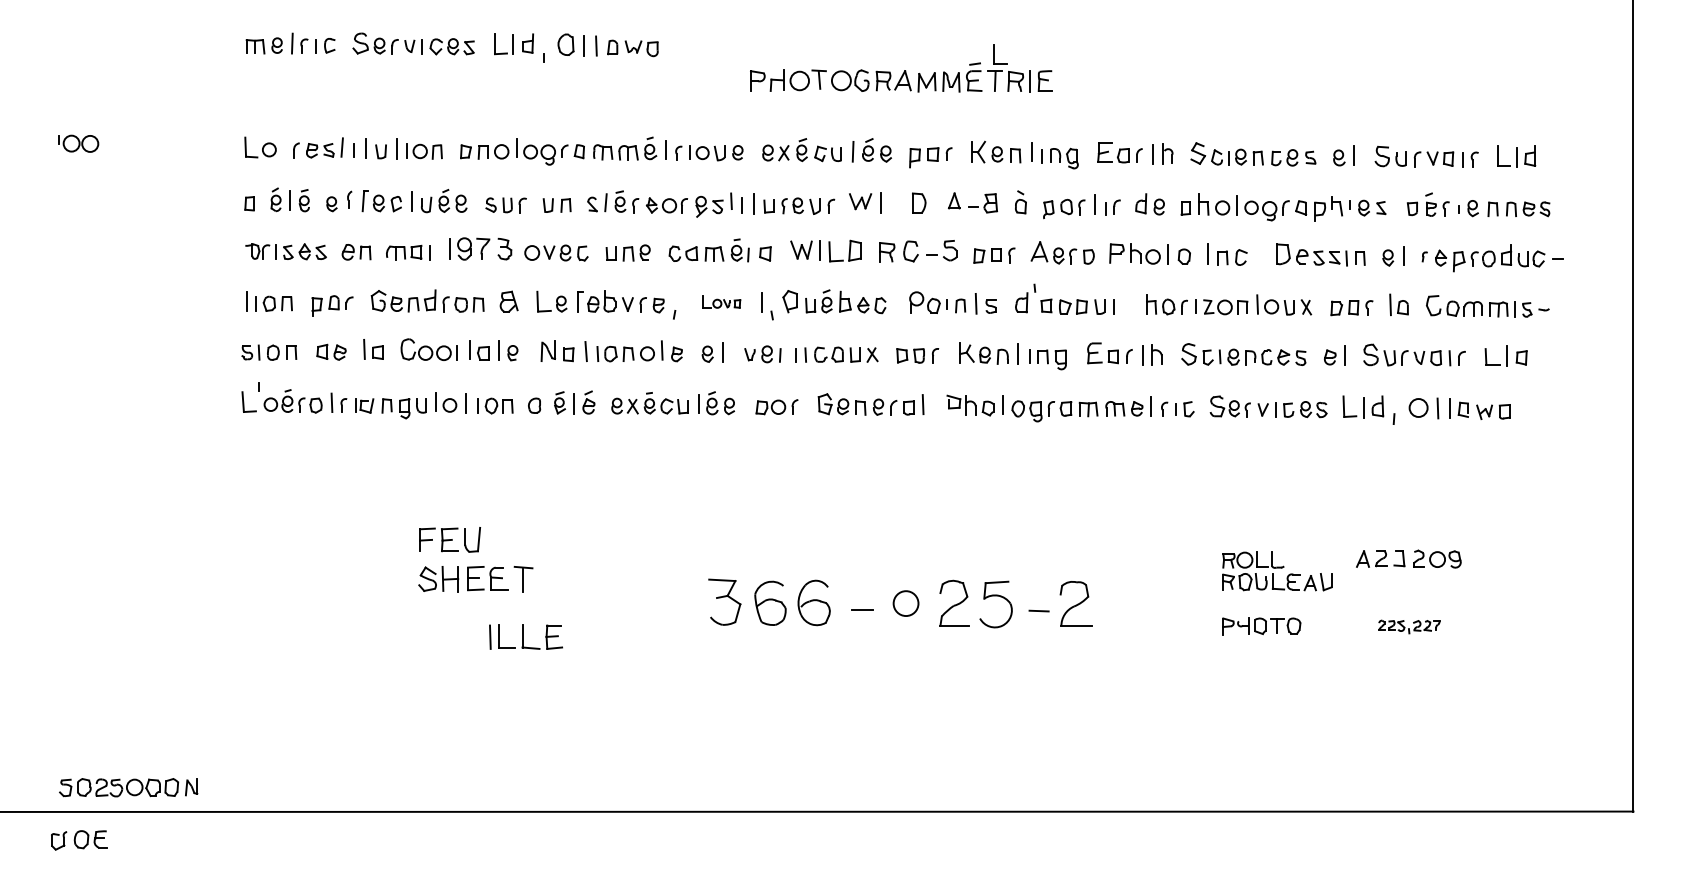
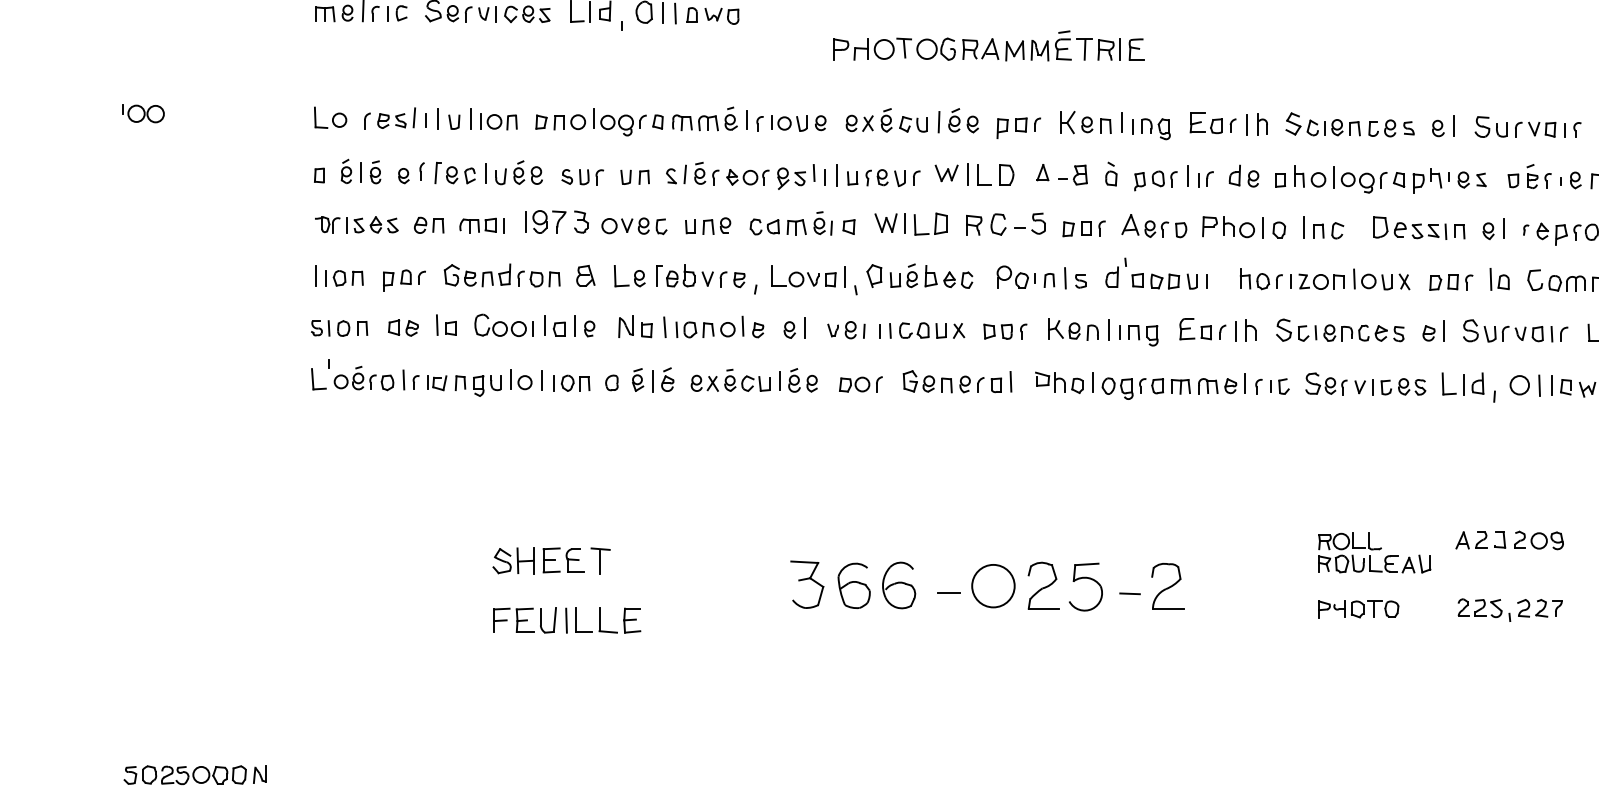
part: (1000, 54) -> (984, 175), moved
part: (721, 301) -> (803, 275), size x1.67
part: (449, 539) -> (524, 619), moved
circle: (905, 603) -> (992, 586), size x1.67
part: (1409, 626) -> (1510, 609), size x1.67

